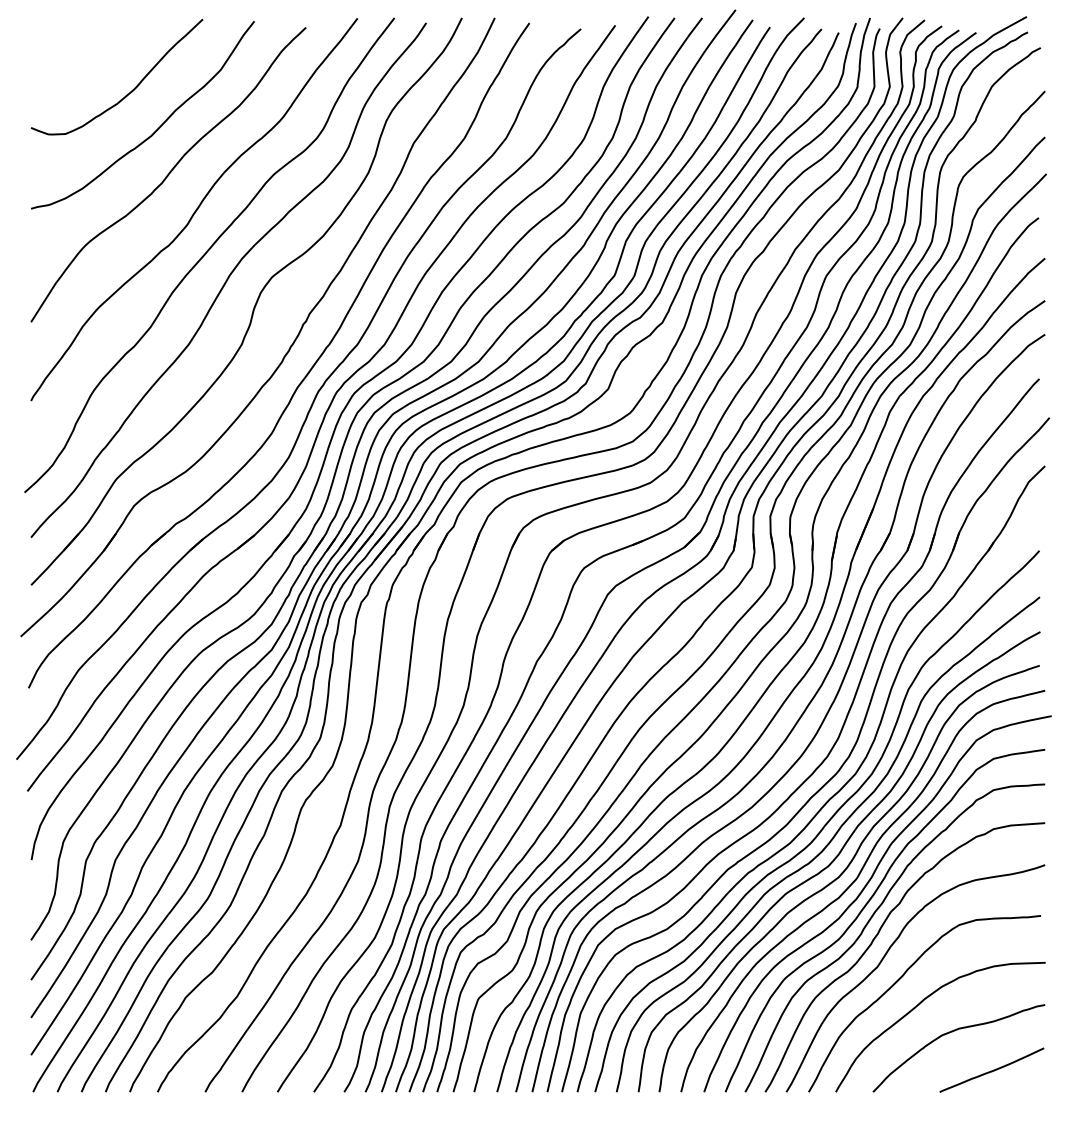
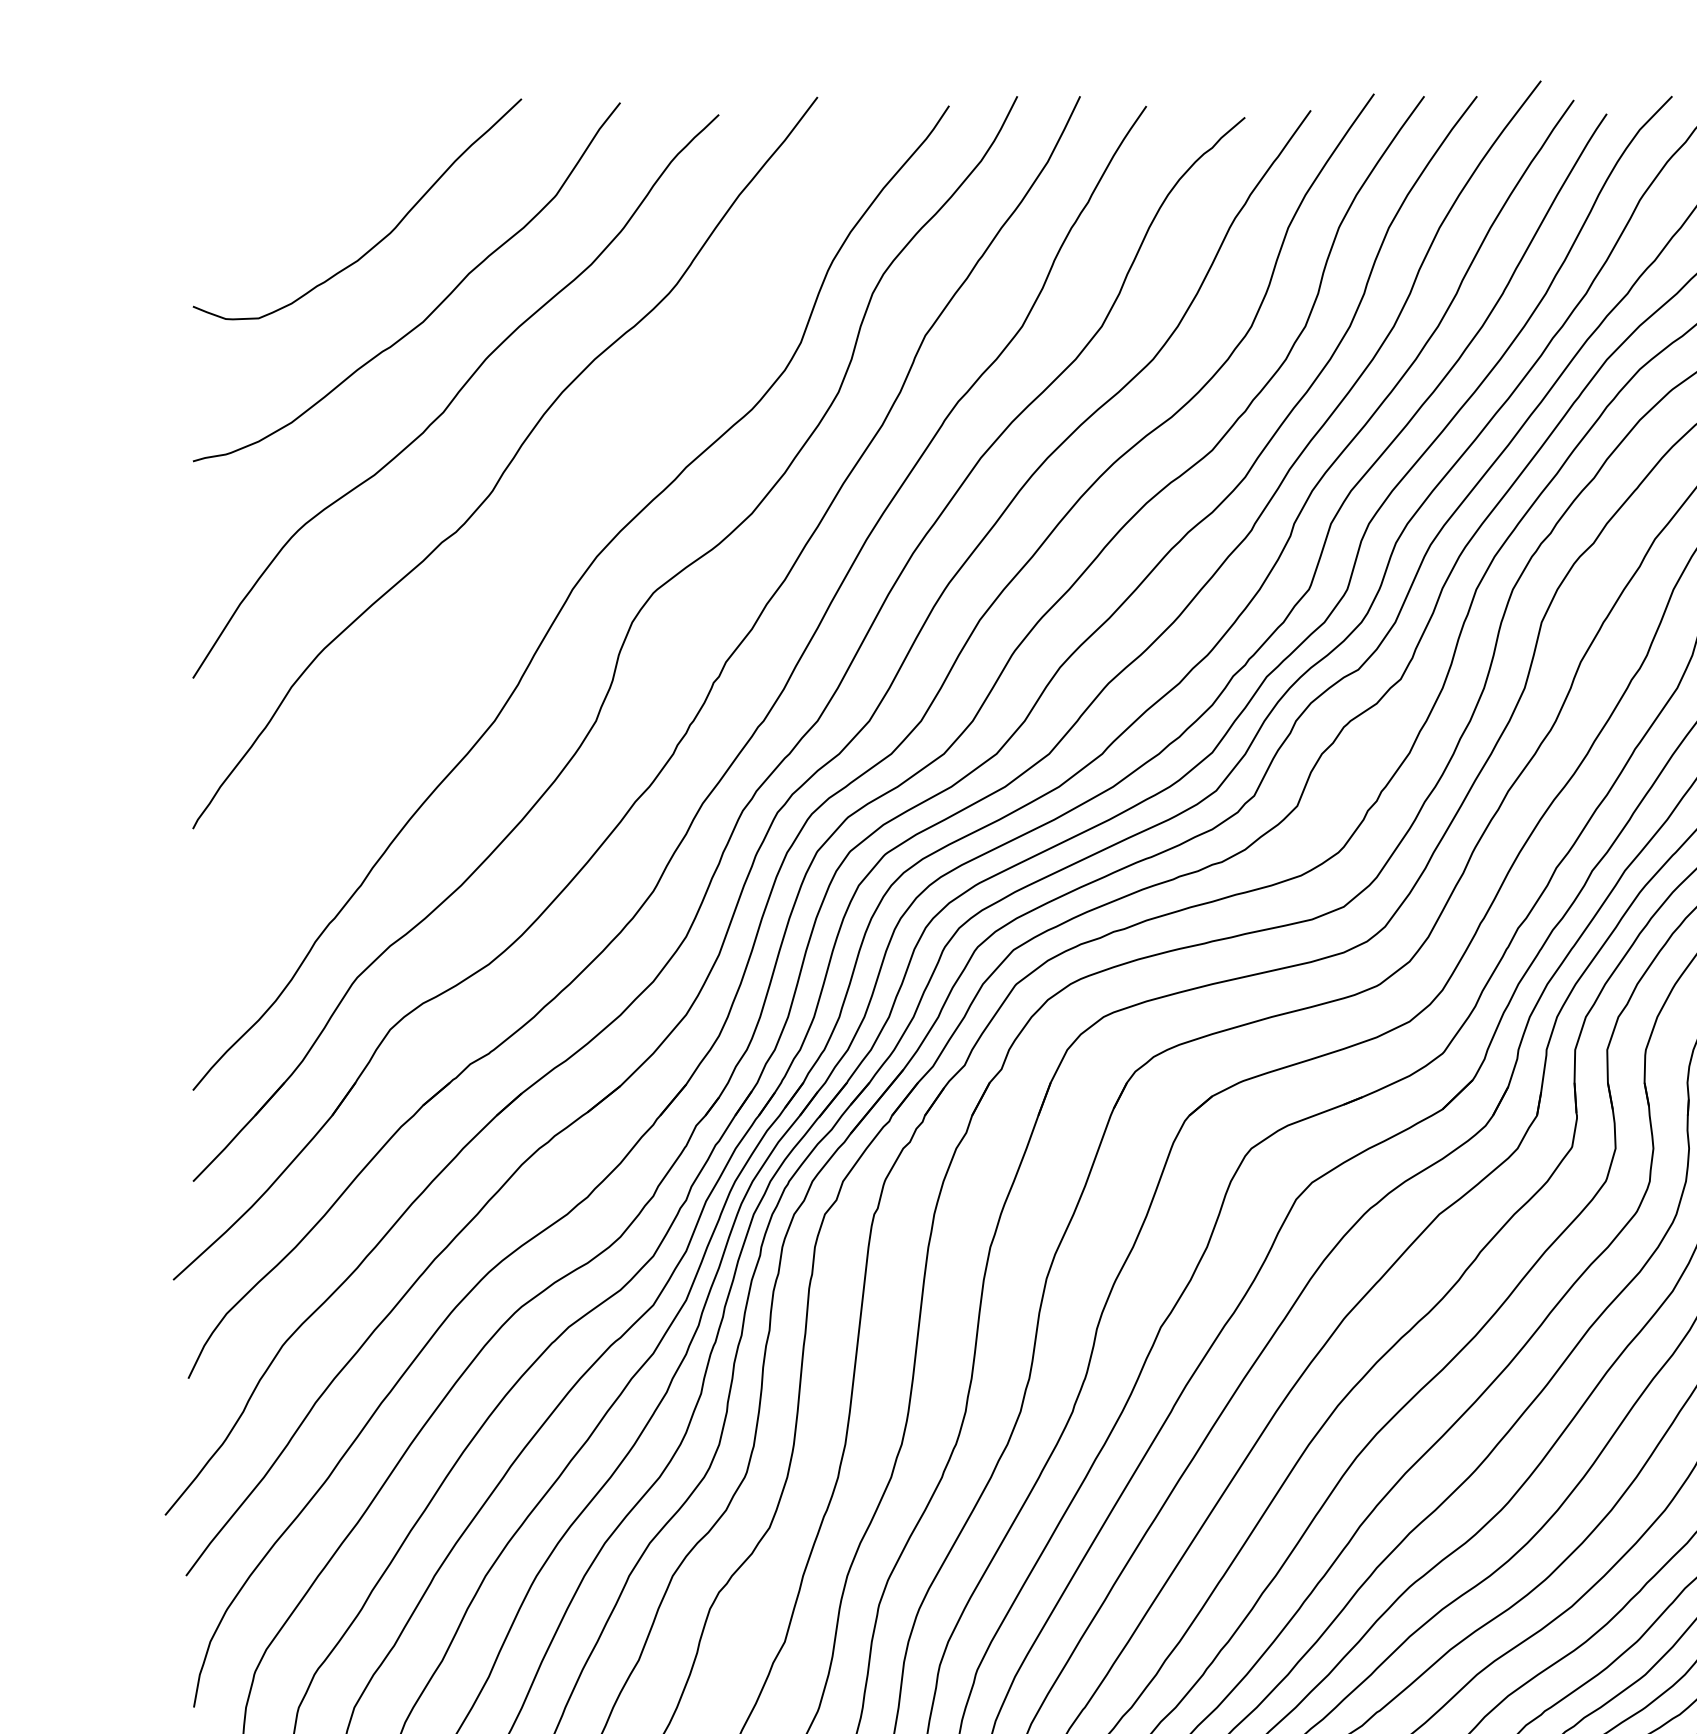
curve: (206, 254) -> (528, 548), removed

